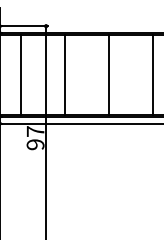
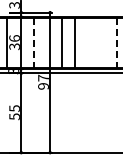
line: (109, 74) -> (75, 42), moved
line: (20, 75) -> (34, 43), solid -> dashed
line: (152, 75) -> (116, 43), solid -> dashed

